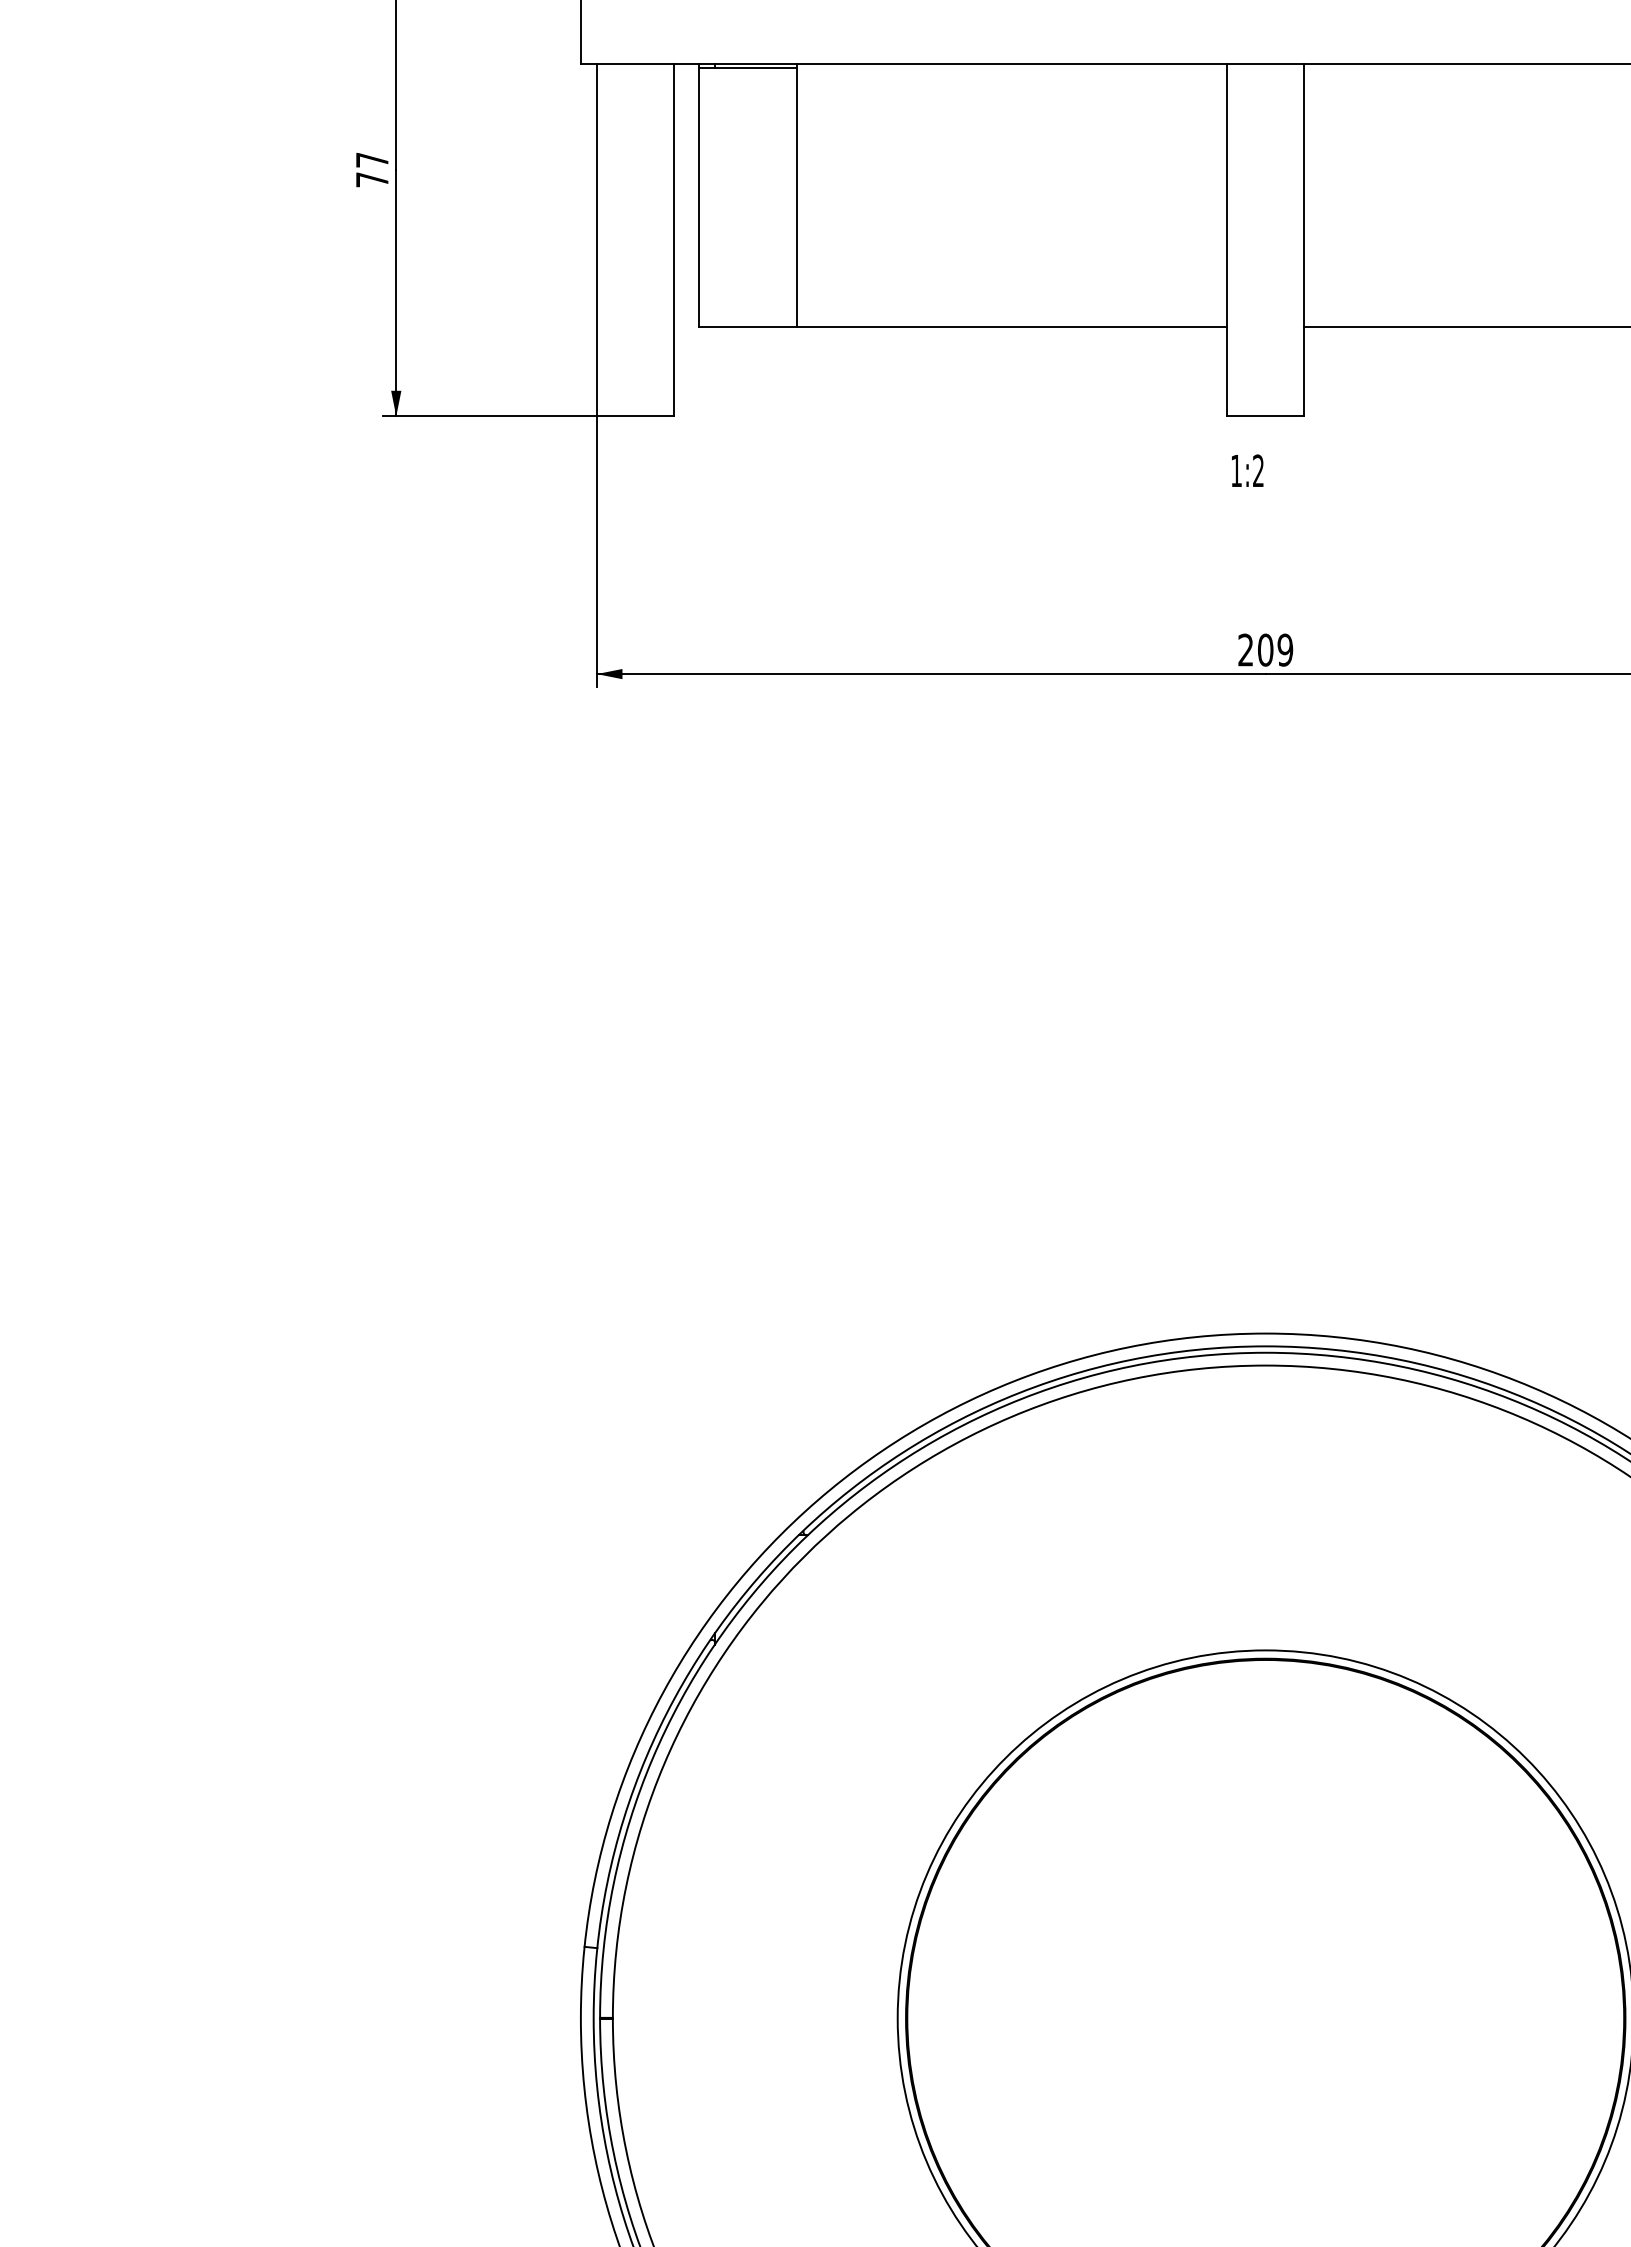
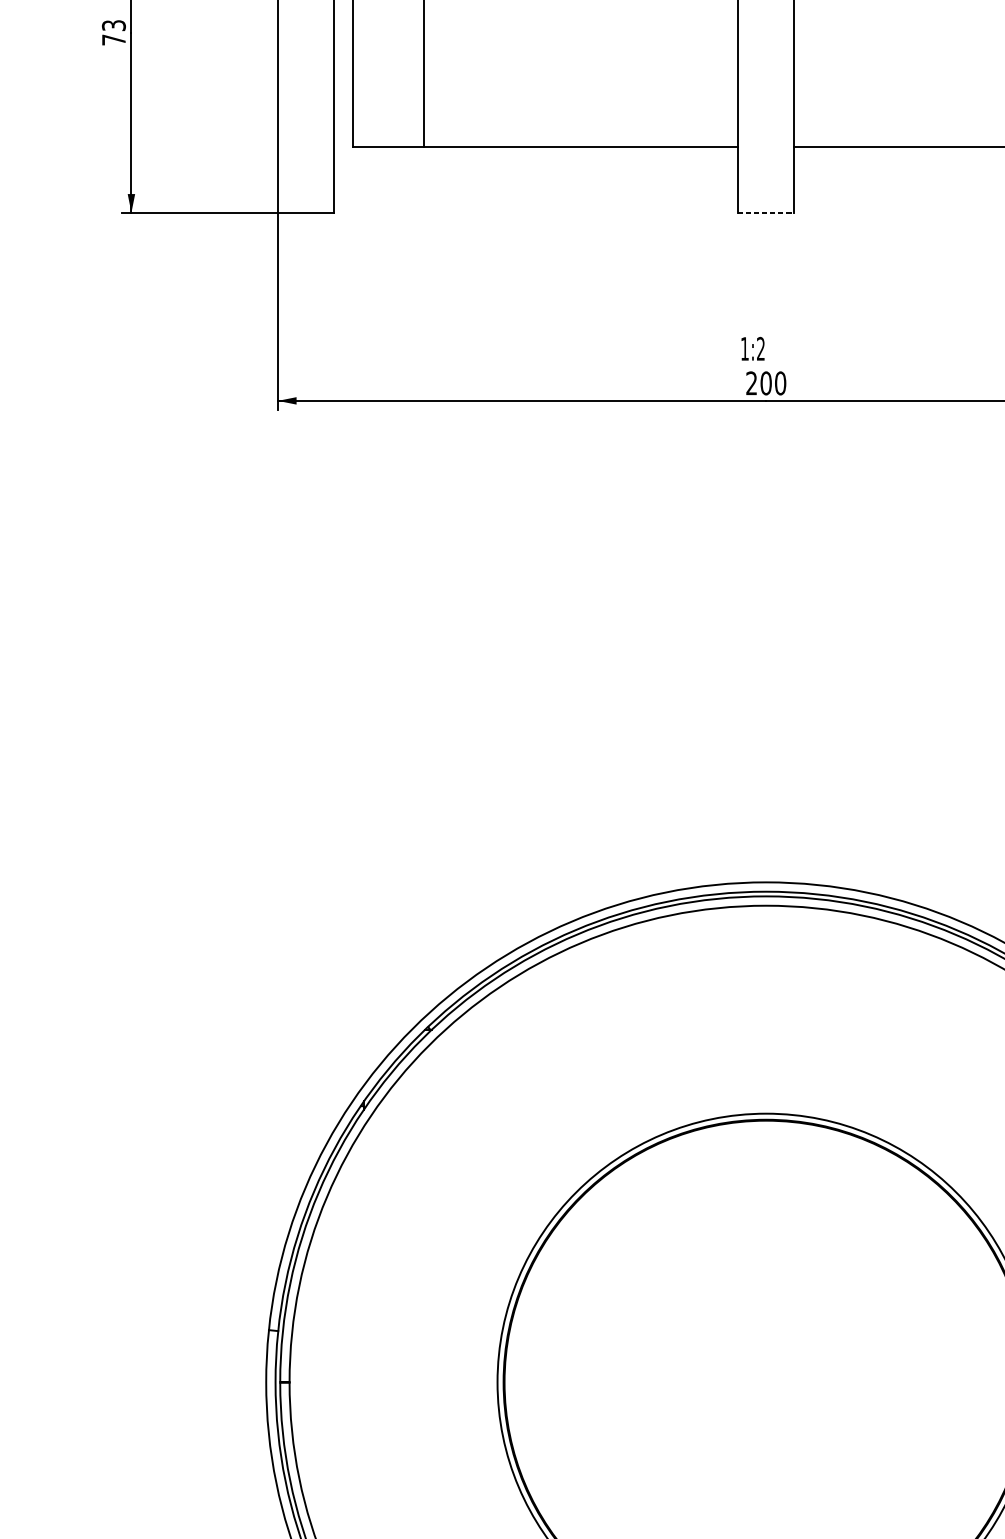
text: (371, 159) -> (113, 25), 77 -> 73
line: (1266, 416) -> (766, 212), solid -> dashed
text: (1247, 470) -> (752, 348), moved
text: (1285, 649) -> (780, 382), 209 -> 200

